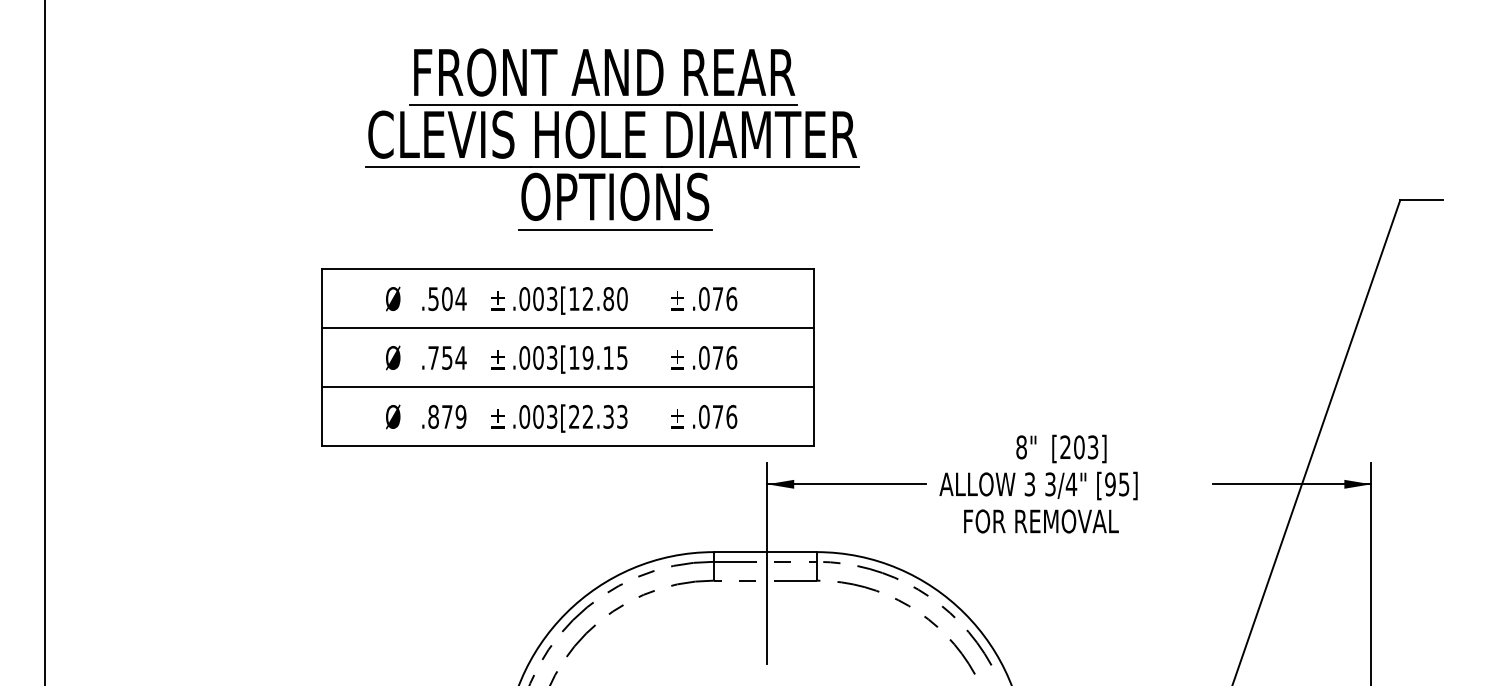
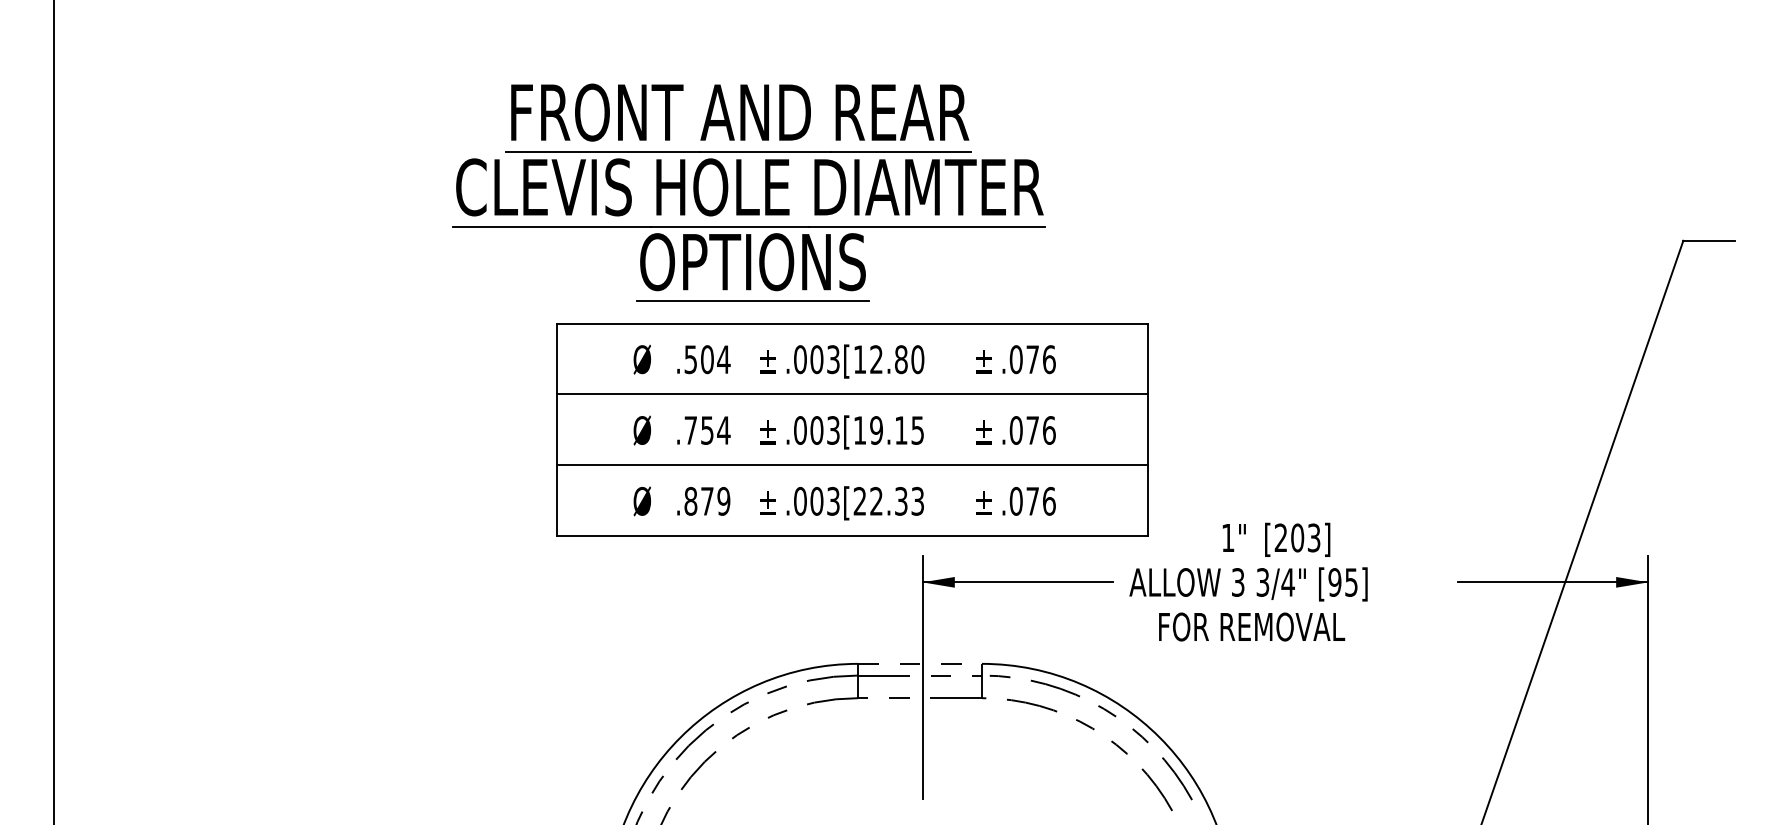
part: (605, 139) -> (741, 193), moved
part: (567, 357) -> (851, 429), moved
text: (1021, 447) -> (1228, 538), 8" -> 1"
line: (765, 552) -> (920, 664), solid -> dashed

